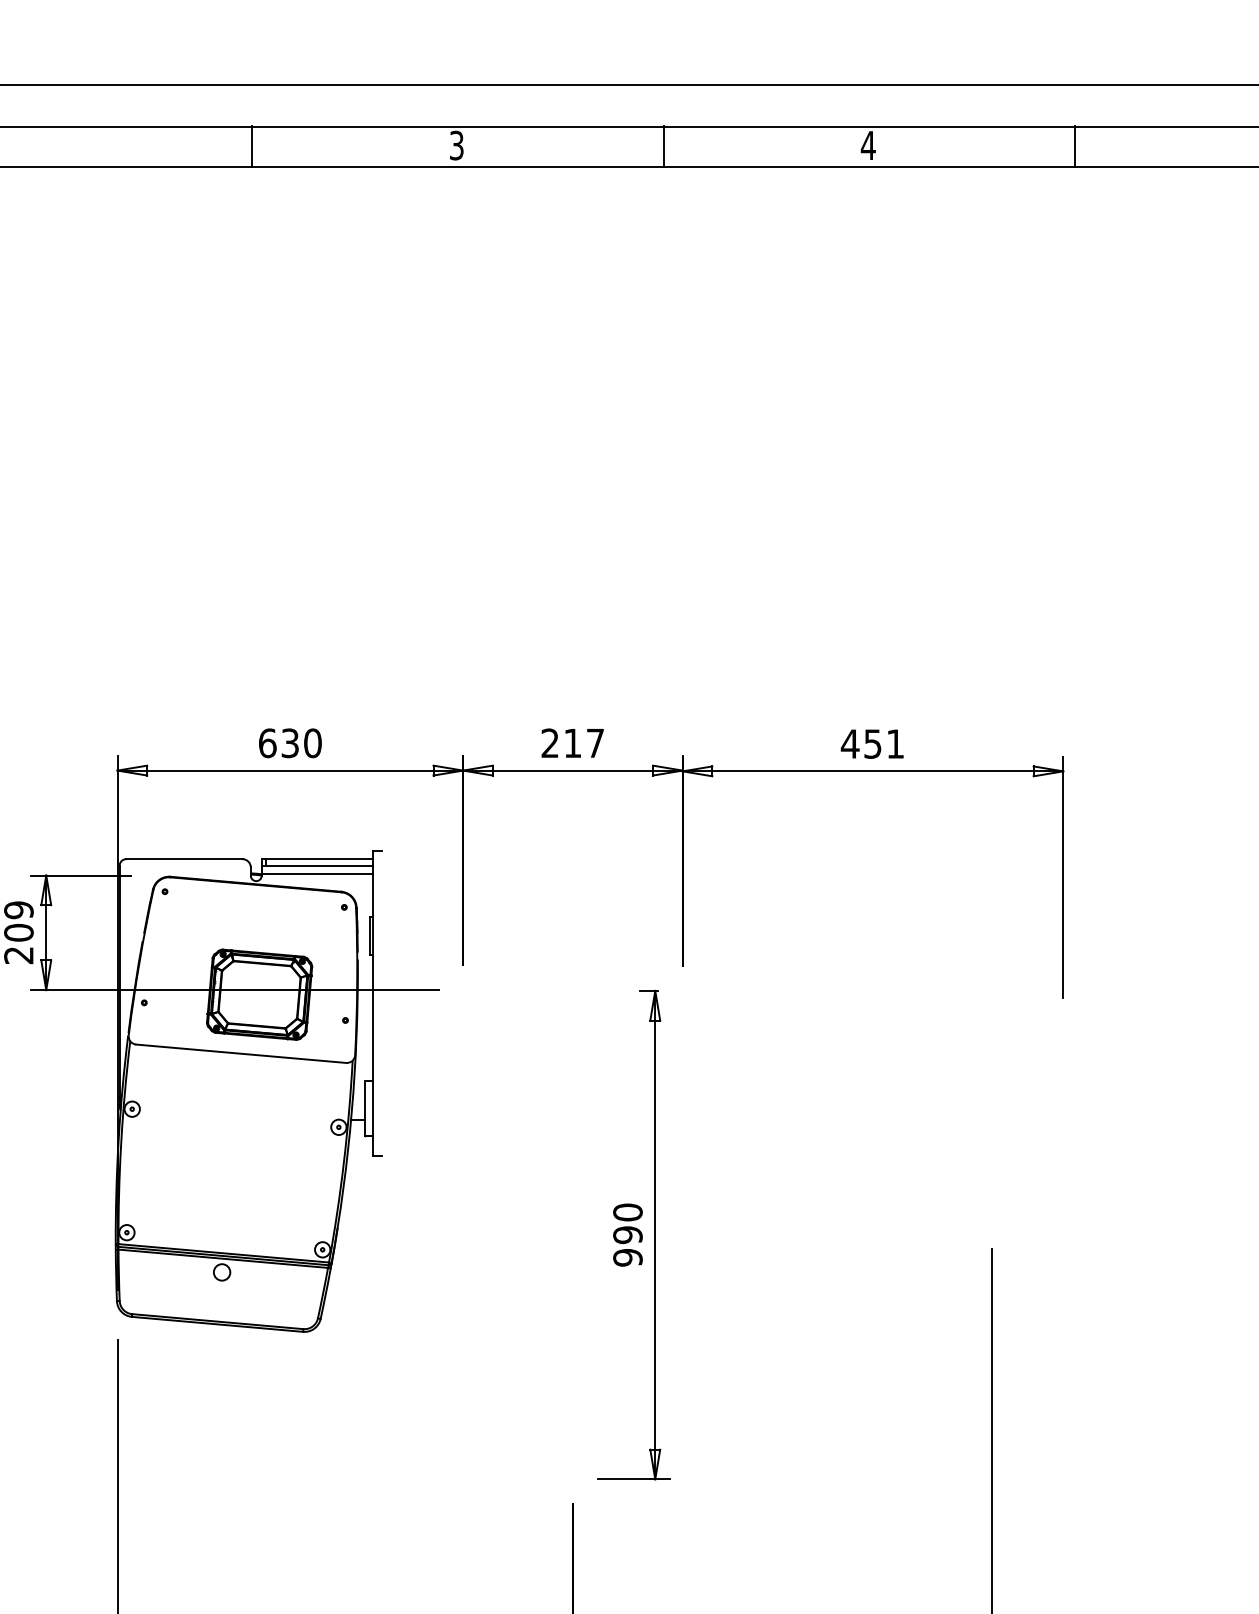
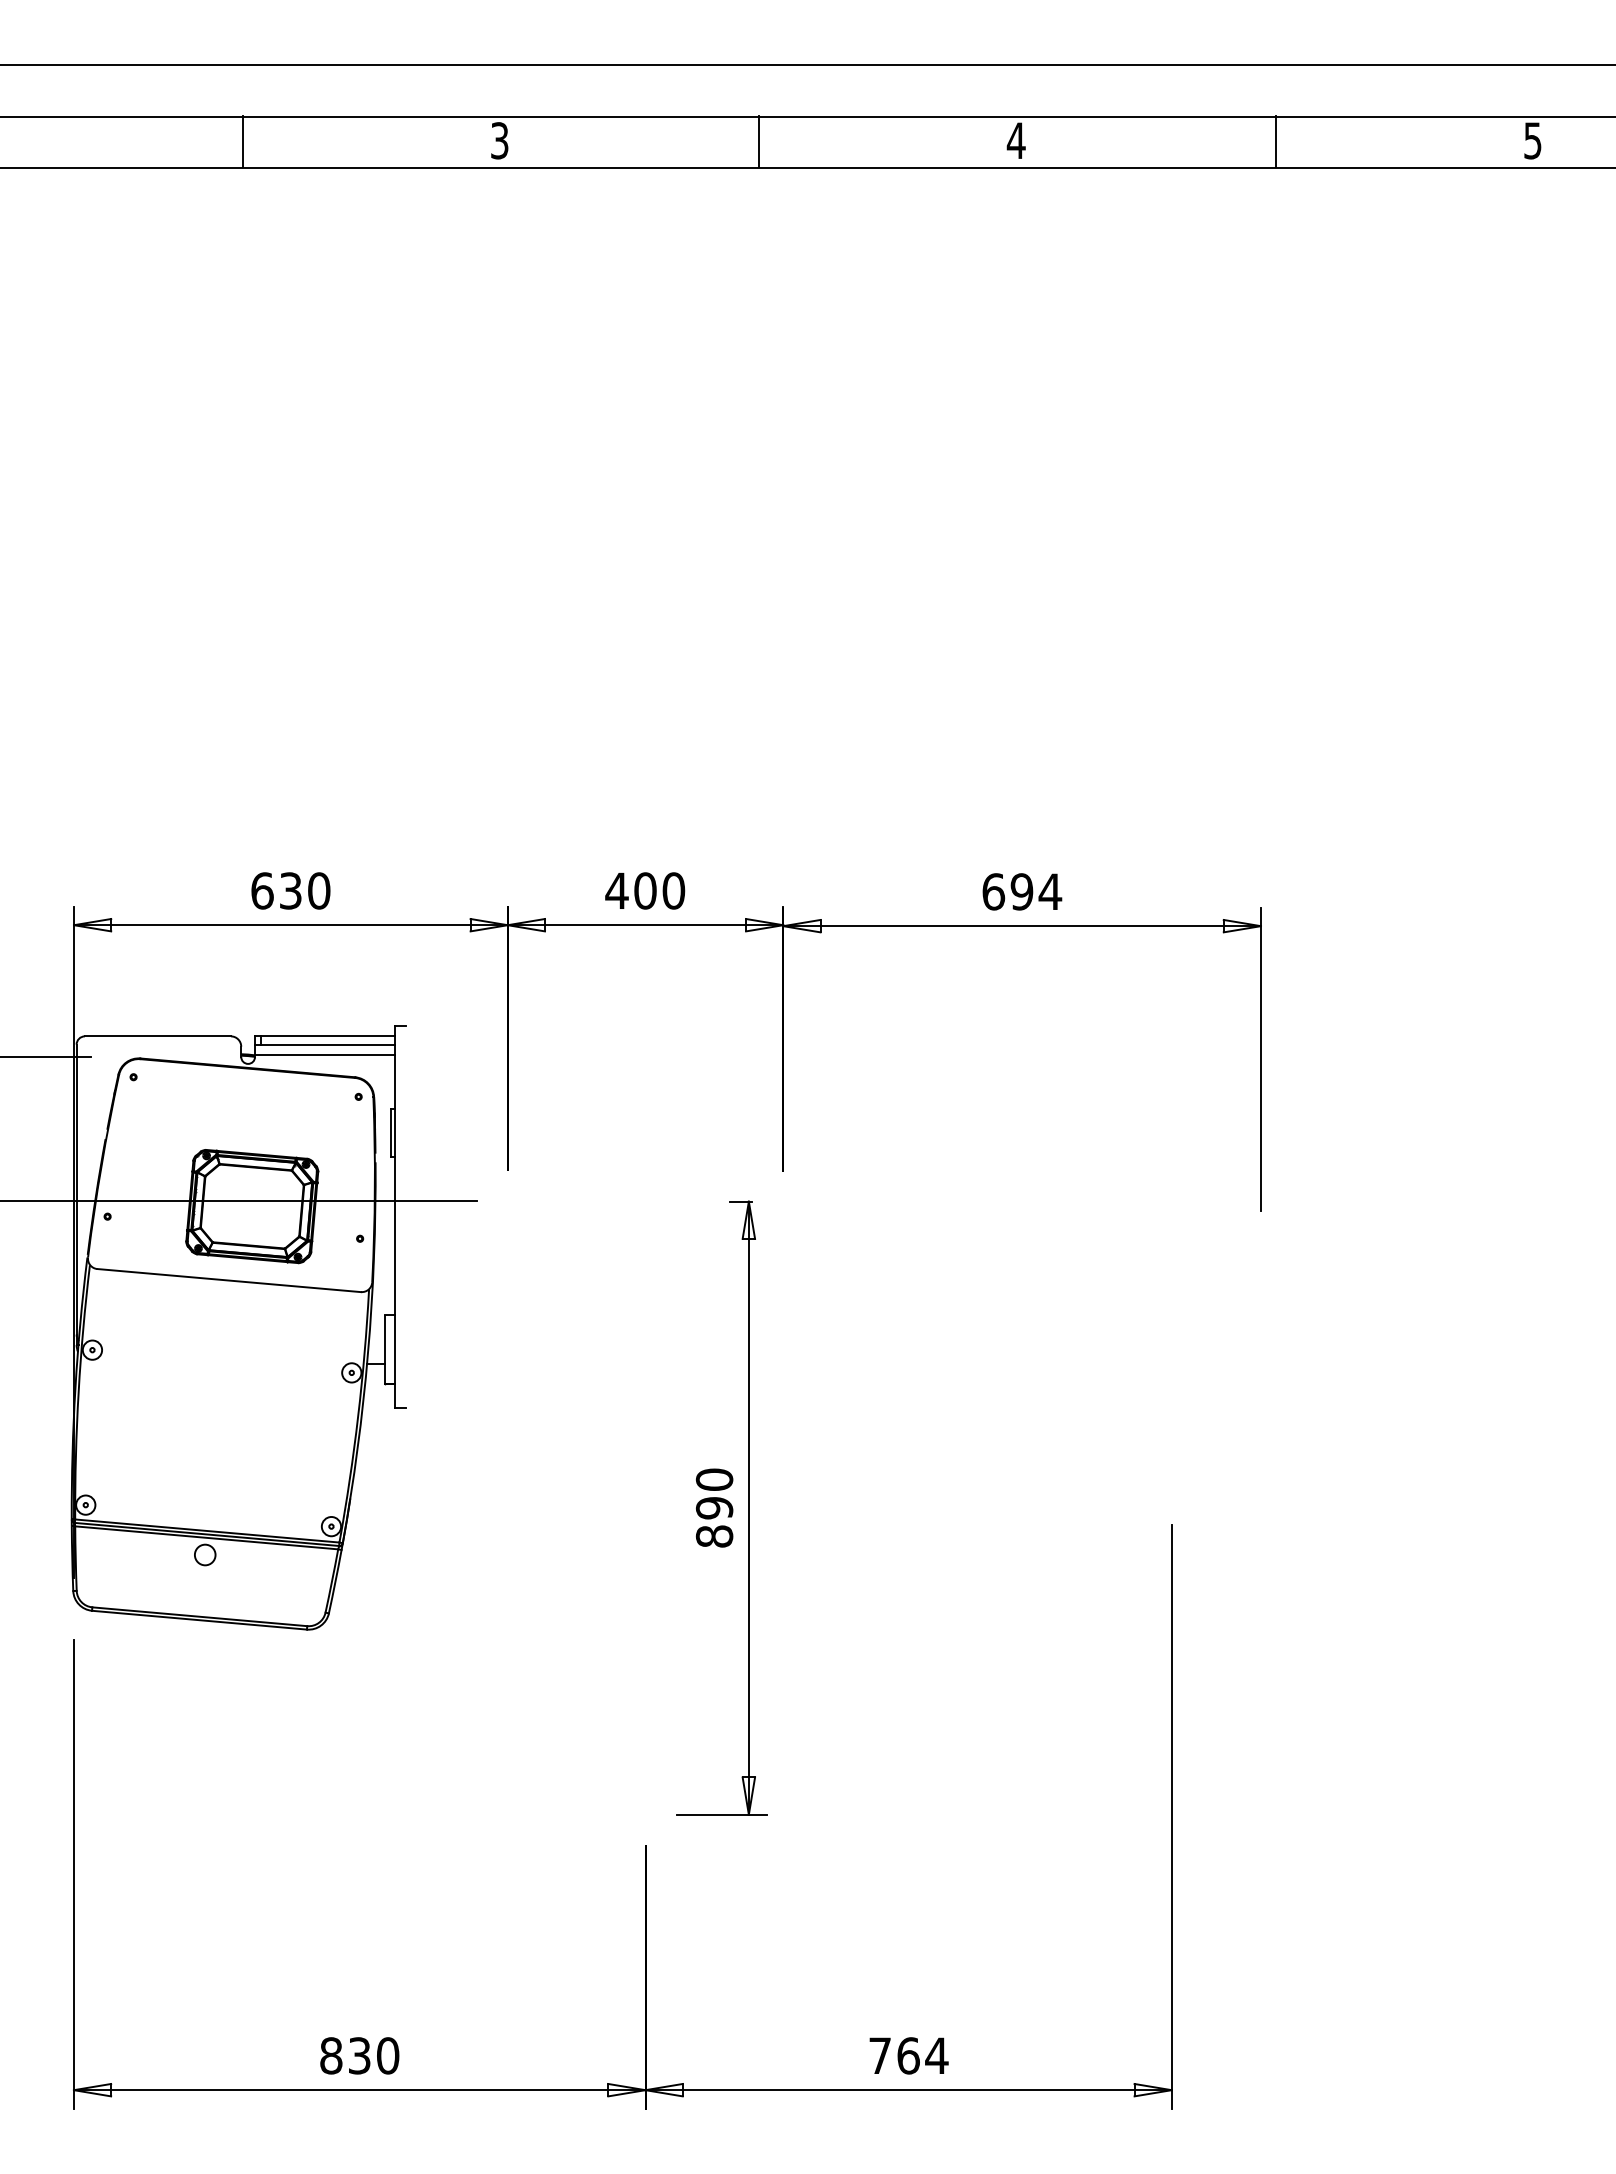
text: (572, 742) -> (645, 890), 217 -> 400
text: (872, 743) -> (1021, 891), 451 -> 694
text: (627, 1257) -> (714, 1536), 990 -> 890

